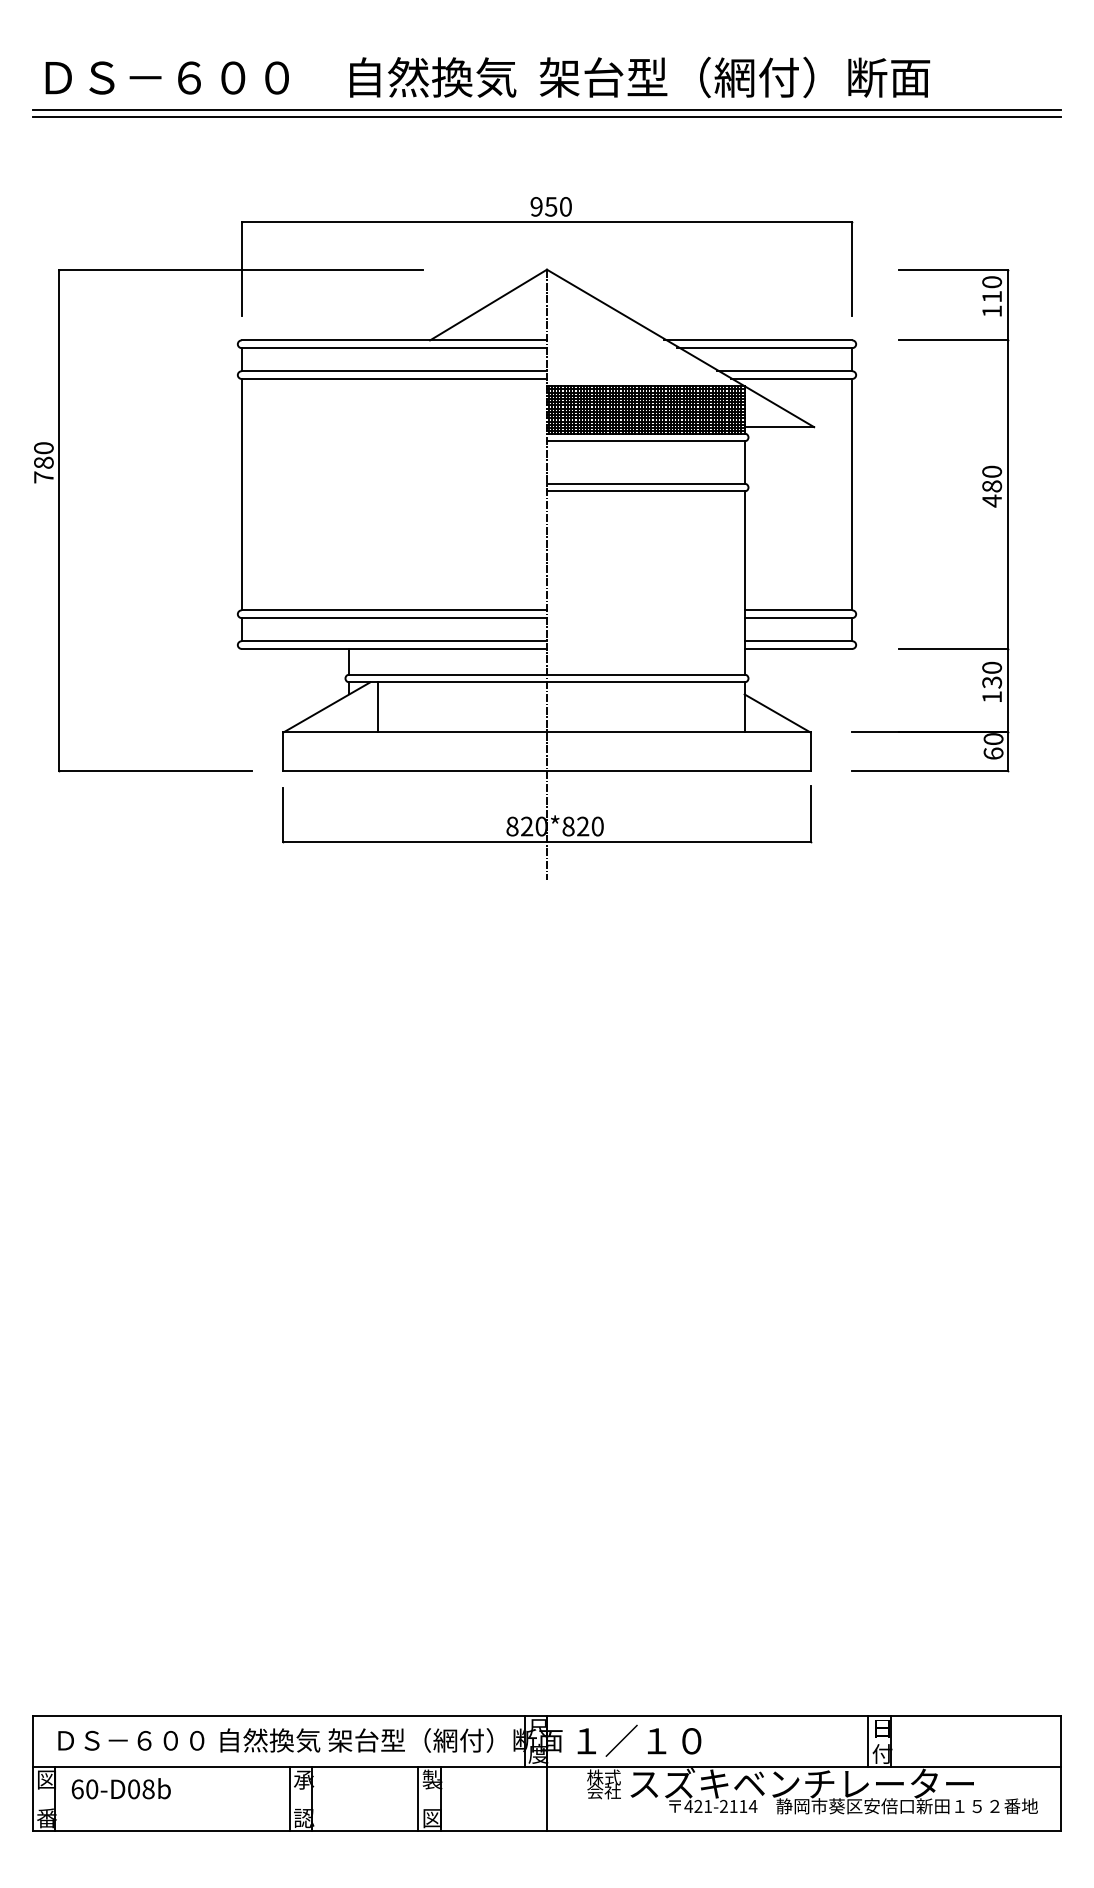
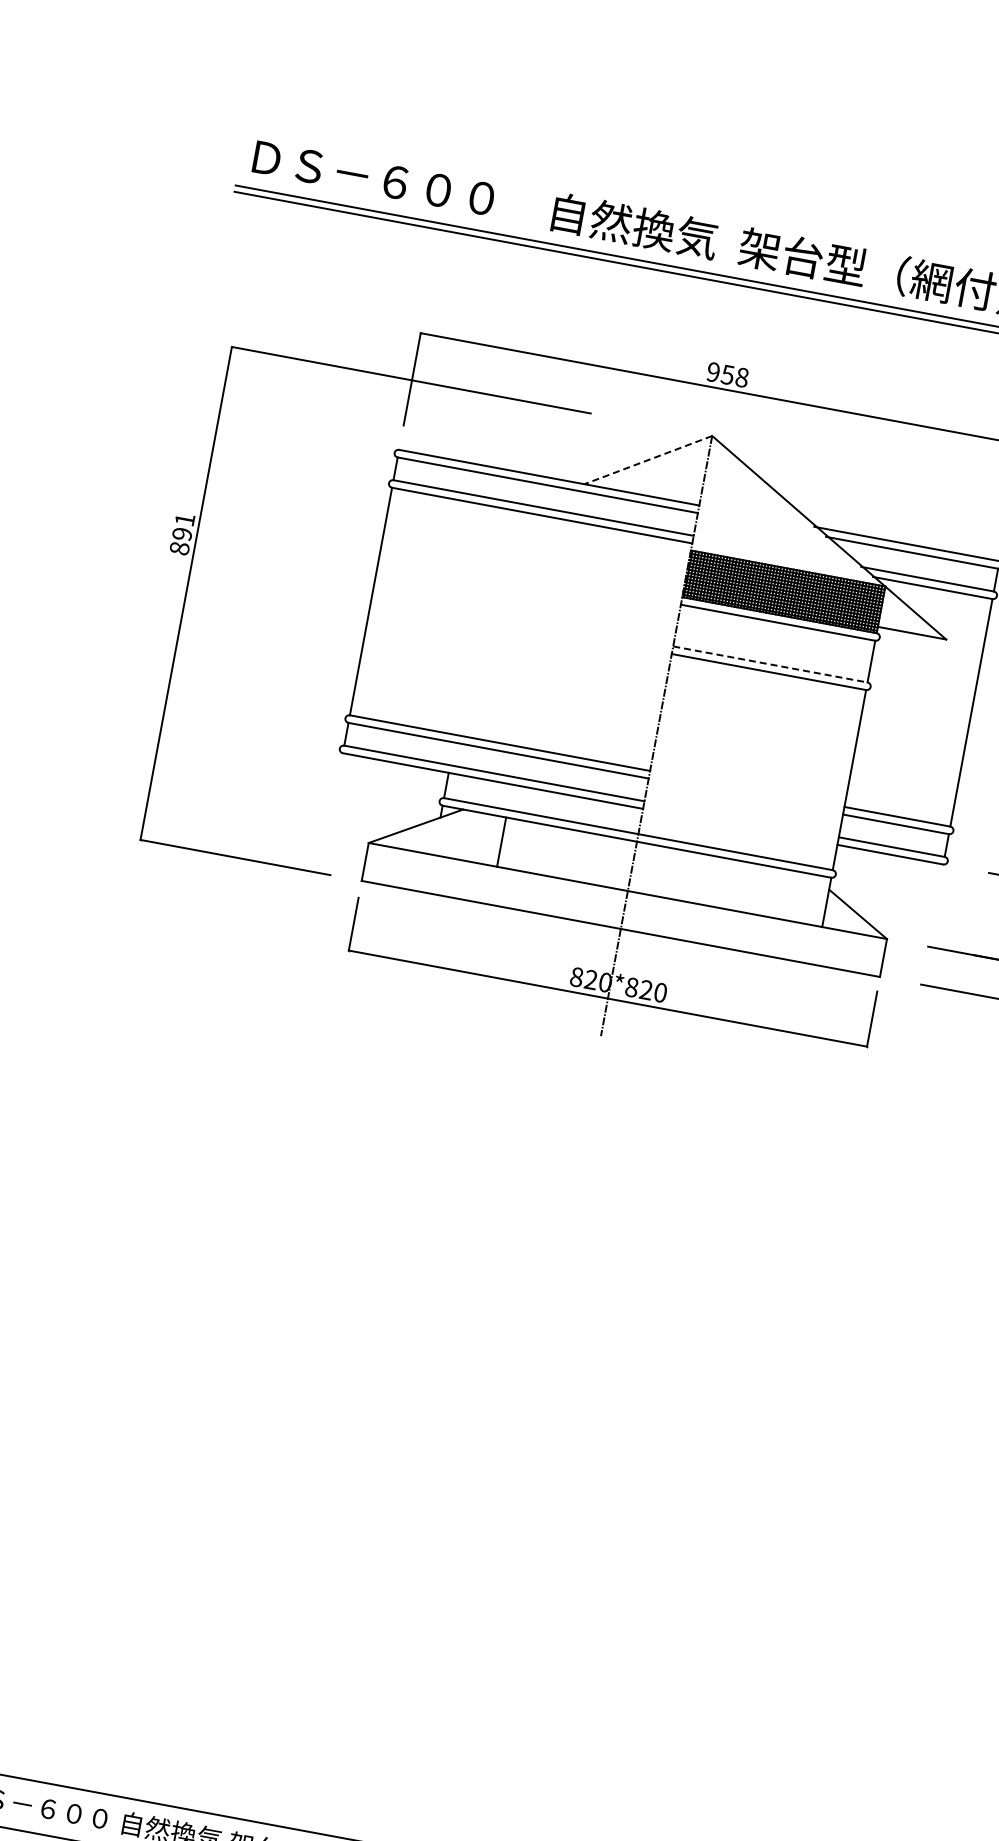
text: (565, 206) -> (741, 377), 950 -> 958
line: (488, 305) -> (648, 460), solid -> dashed
text: (43, 462) -> (182, 533), 780 -> 891
line: (645, 483) -> (770, 664), solid -> dashed
line: (377, 707) -> (501, 842), moved

